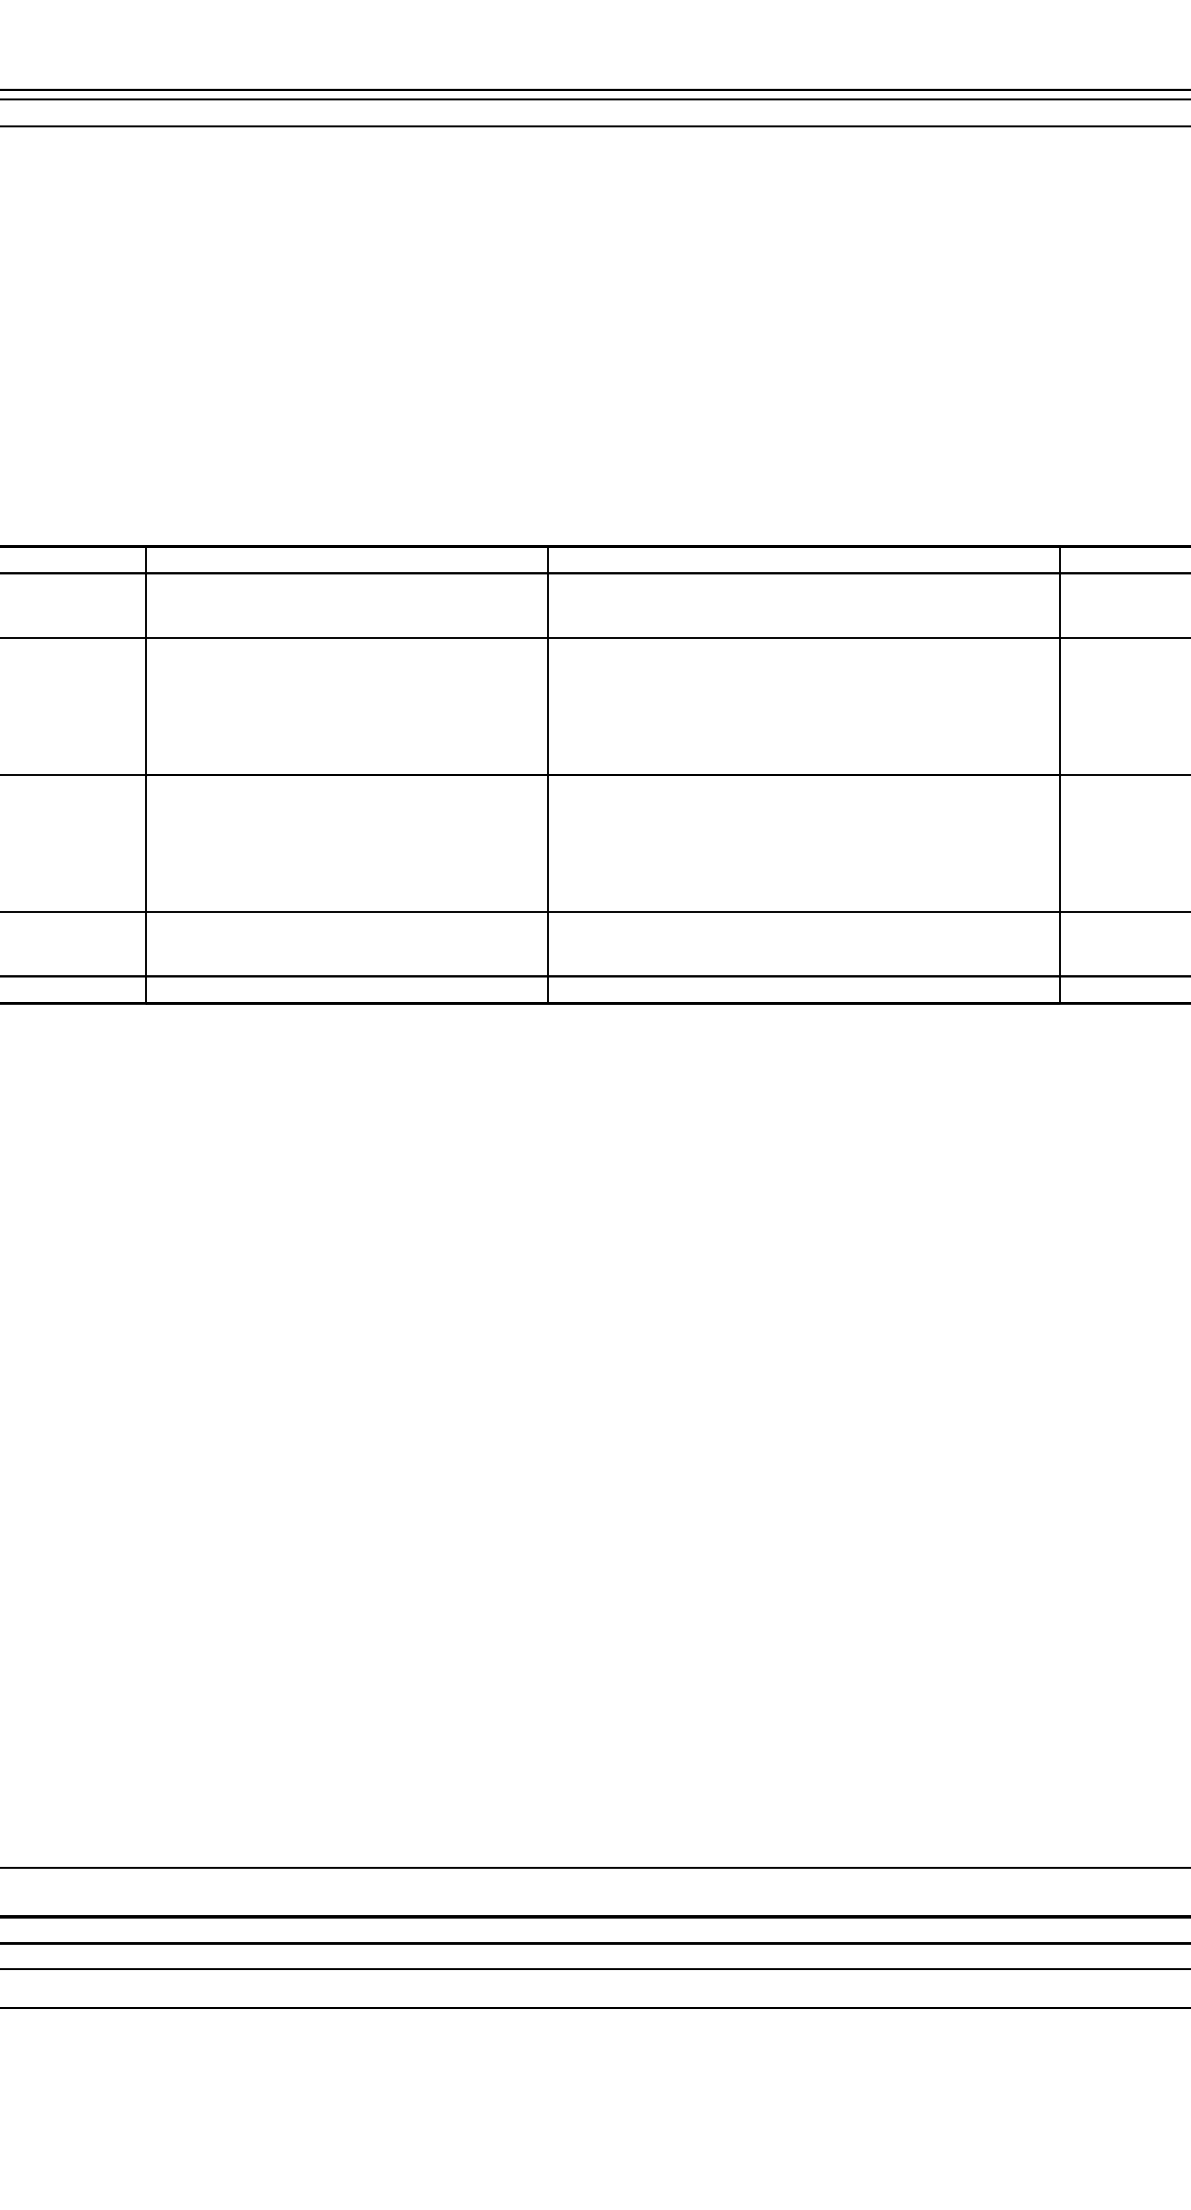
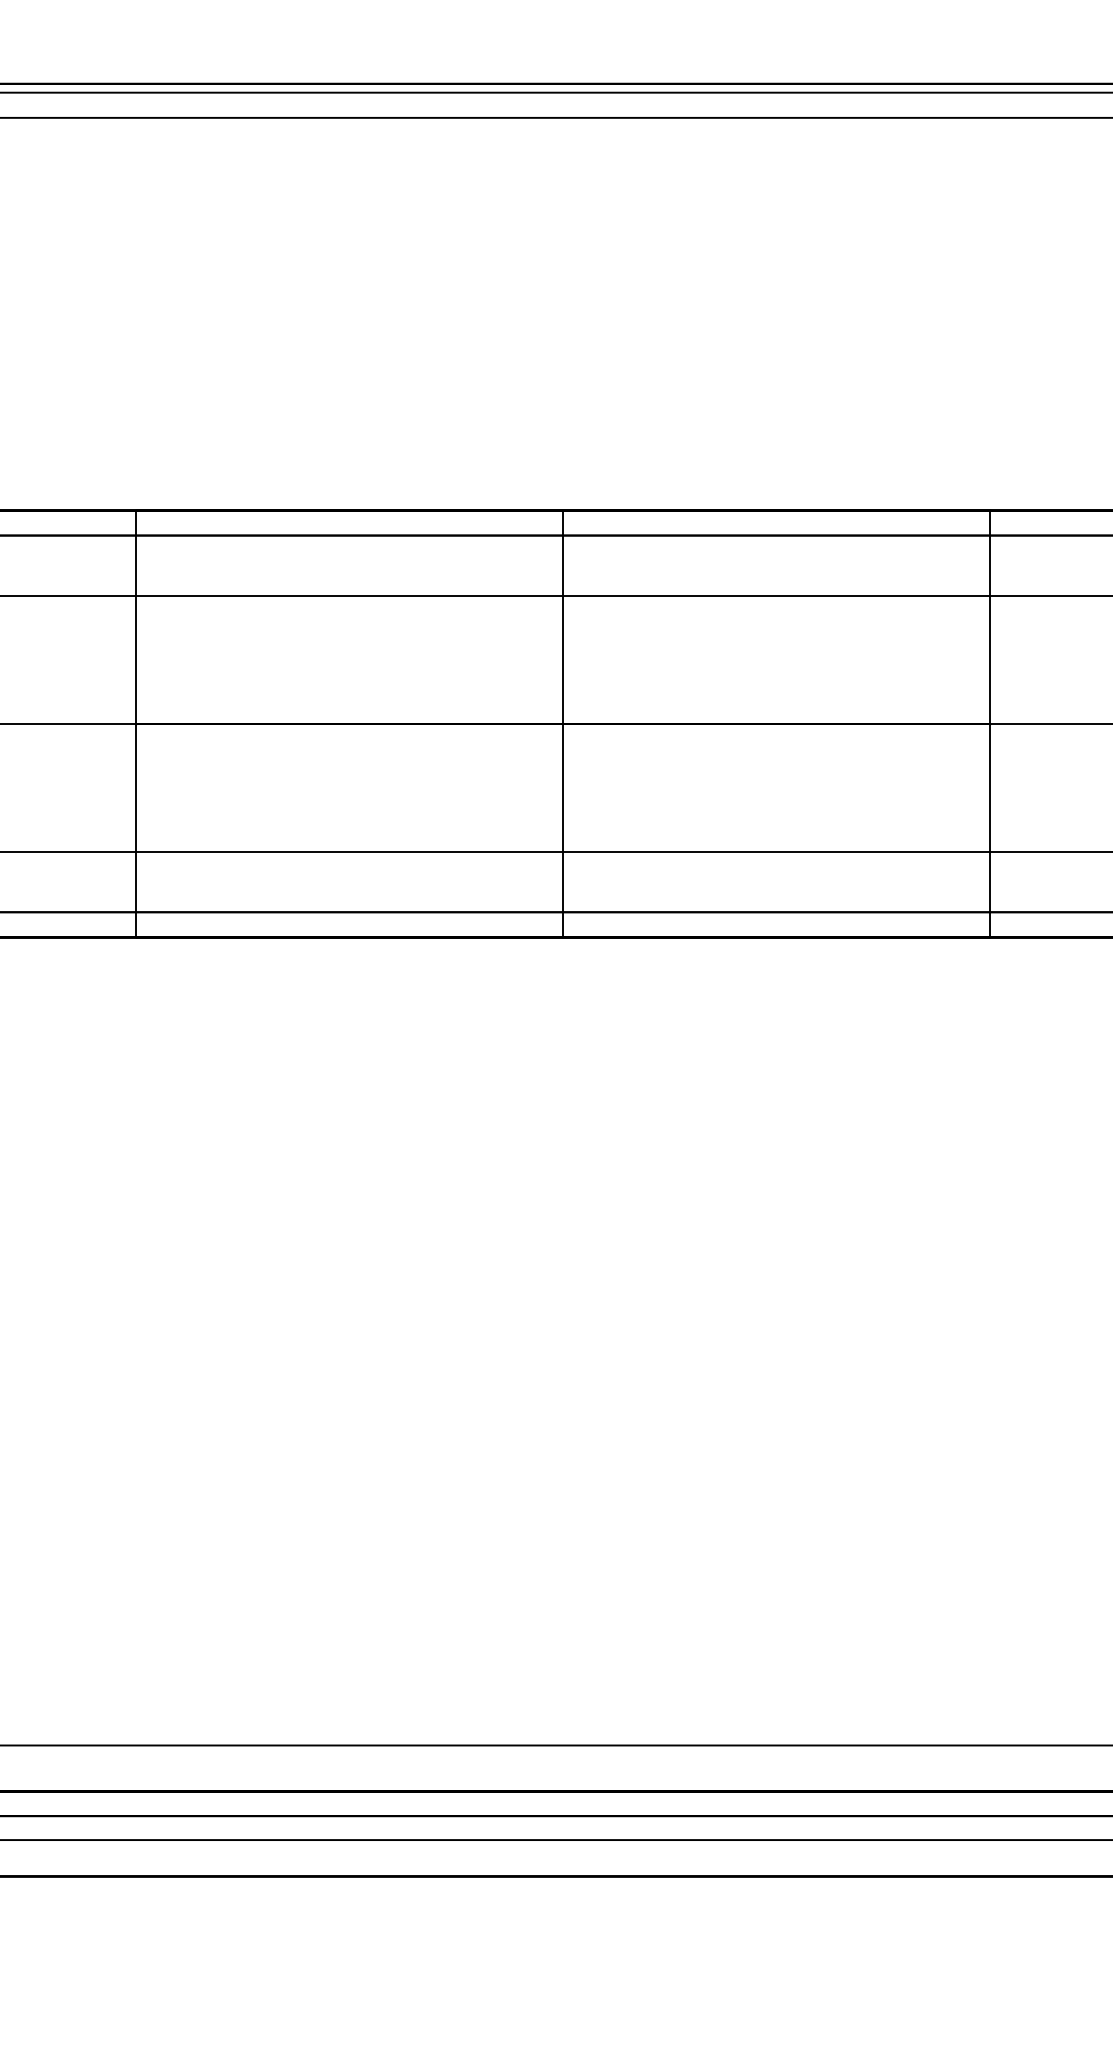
line: (547, 774) -> (563, 723), moved

